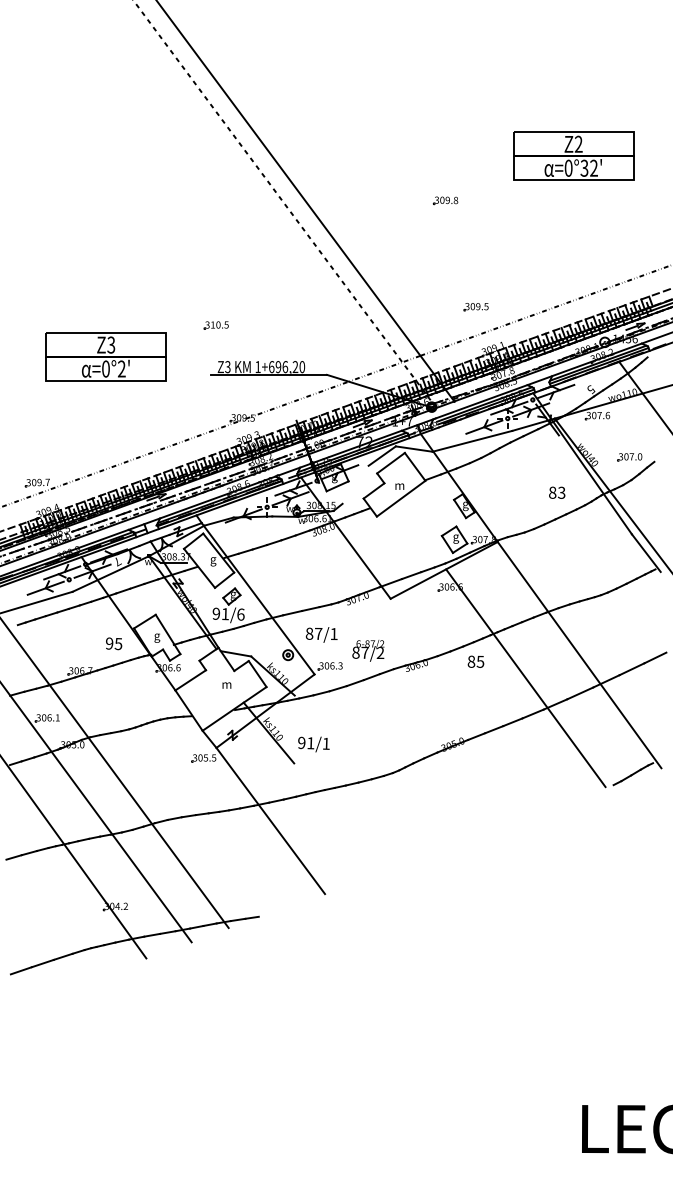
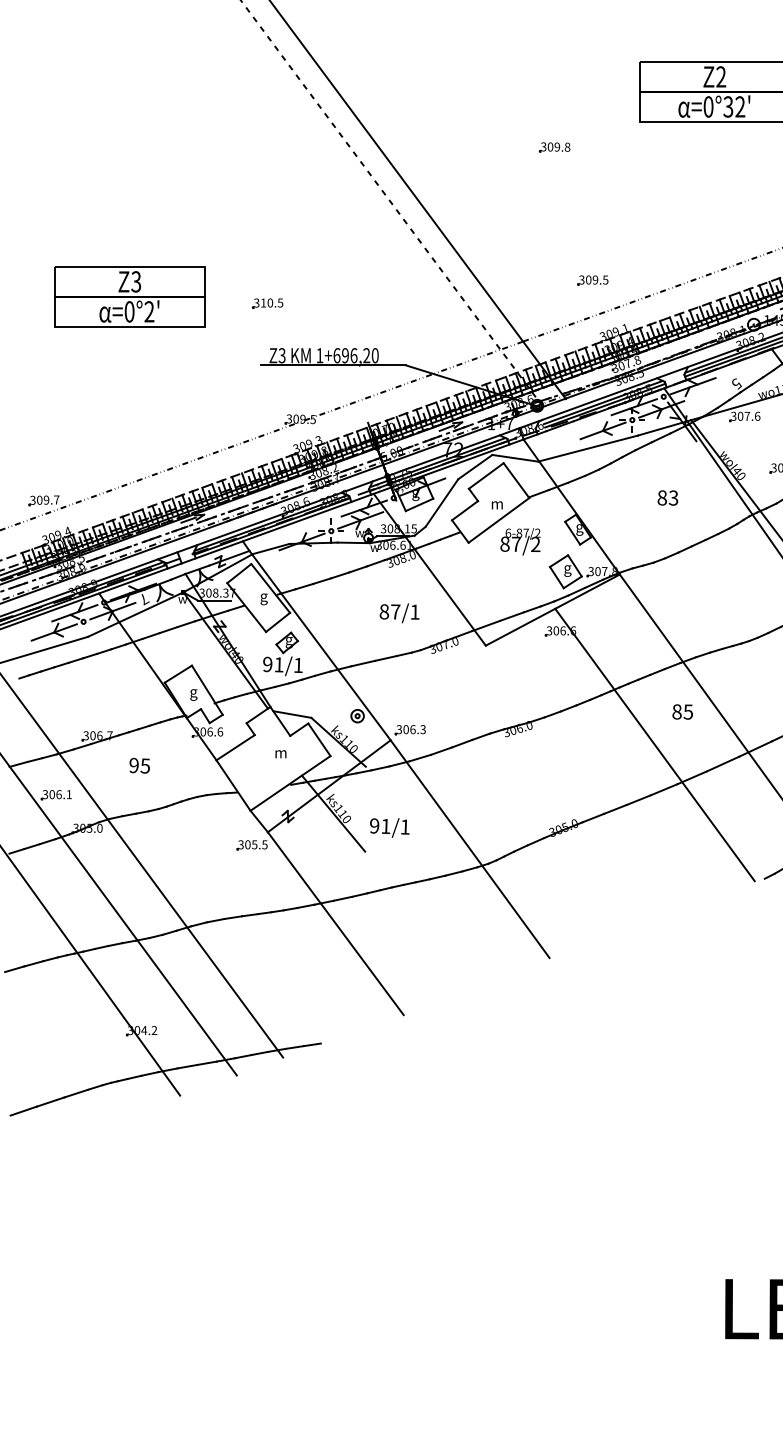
part: (105, 356) -> (129, 296), moved
line: (355, 484) -> (441, 502), added
text: (557, 492) -> (668, 497), moved
text: (240, 614) -> (297, 665), 91/6 -> 91/1
text: (321, 634) -> (399, 612), moved
text: (114, 643) -> (140, 765), moved
text: (368, 650) -> (520, 541), moved
text: (475, 661) -> (682, 711), moved
line: (377, 761) -> (469, 849), added

